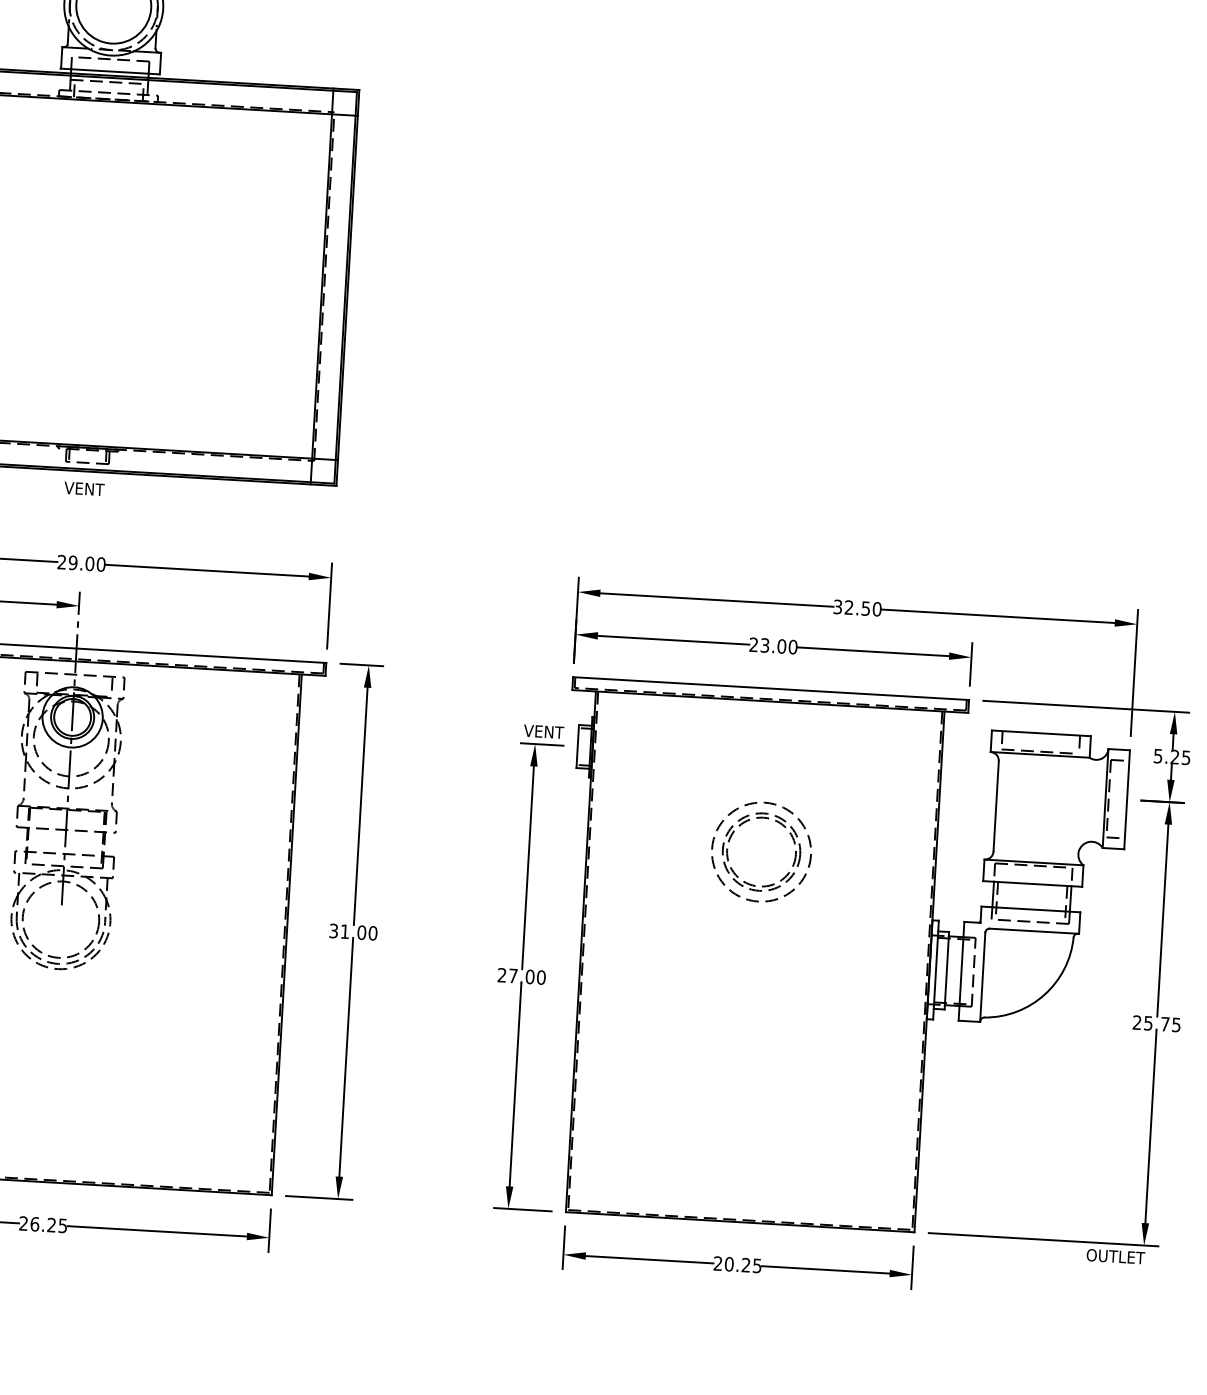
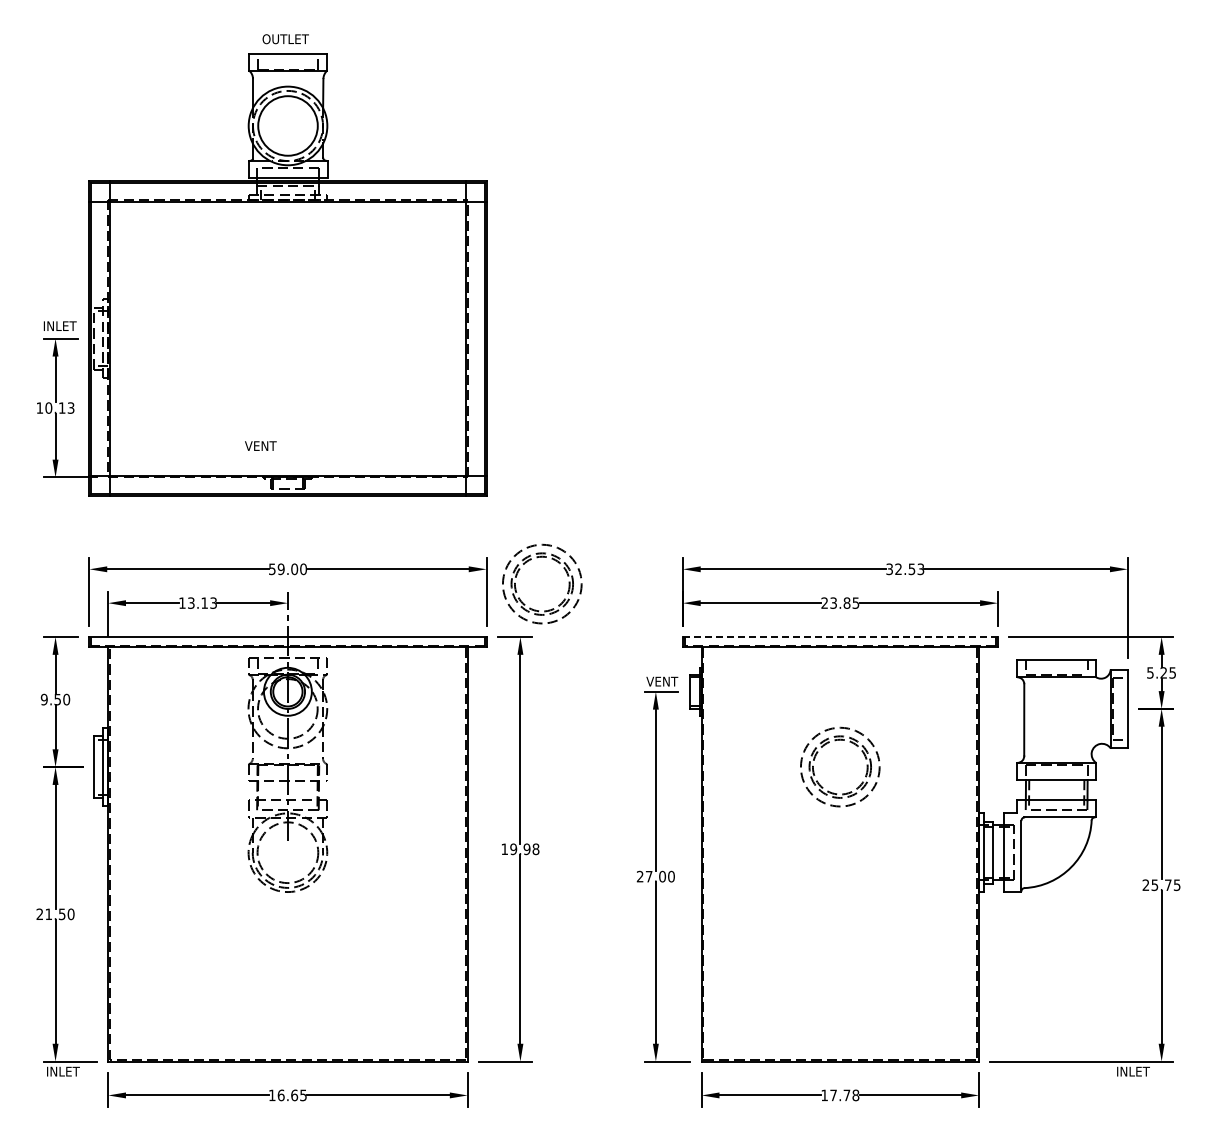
text: (84, 488) -> (260, 445), moved
text: (62, 562) -> (272, 569), 29.00 -> 59.00
part: (396, 567) -> (537, 558), added
text: (876, 609) -> (920, 569), 32.50 -> 32.53
text: (787, 645) -> (851, 602), 23.00 -> 23.85
line: (771, 689) -> (840, 637), solid -> dashed
text: (353, 932) -> (520, 849), 31.00 -> 19.98
text: (37, 1224) -> (283, 1095), 26.25 -> 16.65
text: (1115, 1256) -> (1139, 1071), OUTLET -> INLET
text: (737, 1264) -> (840, 1095), 20.25 -> 17.78

